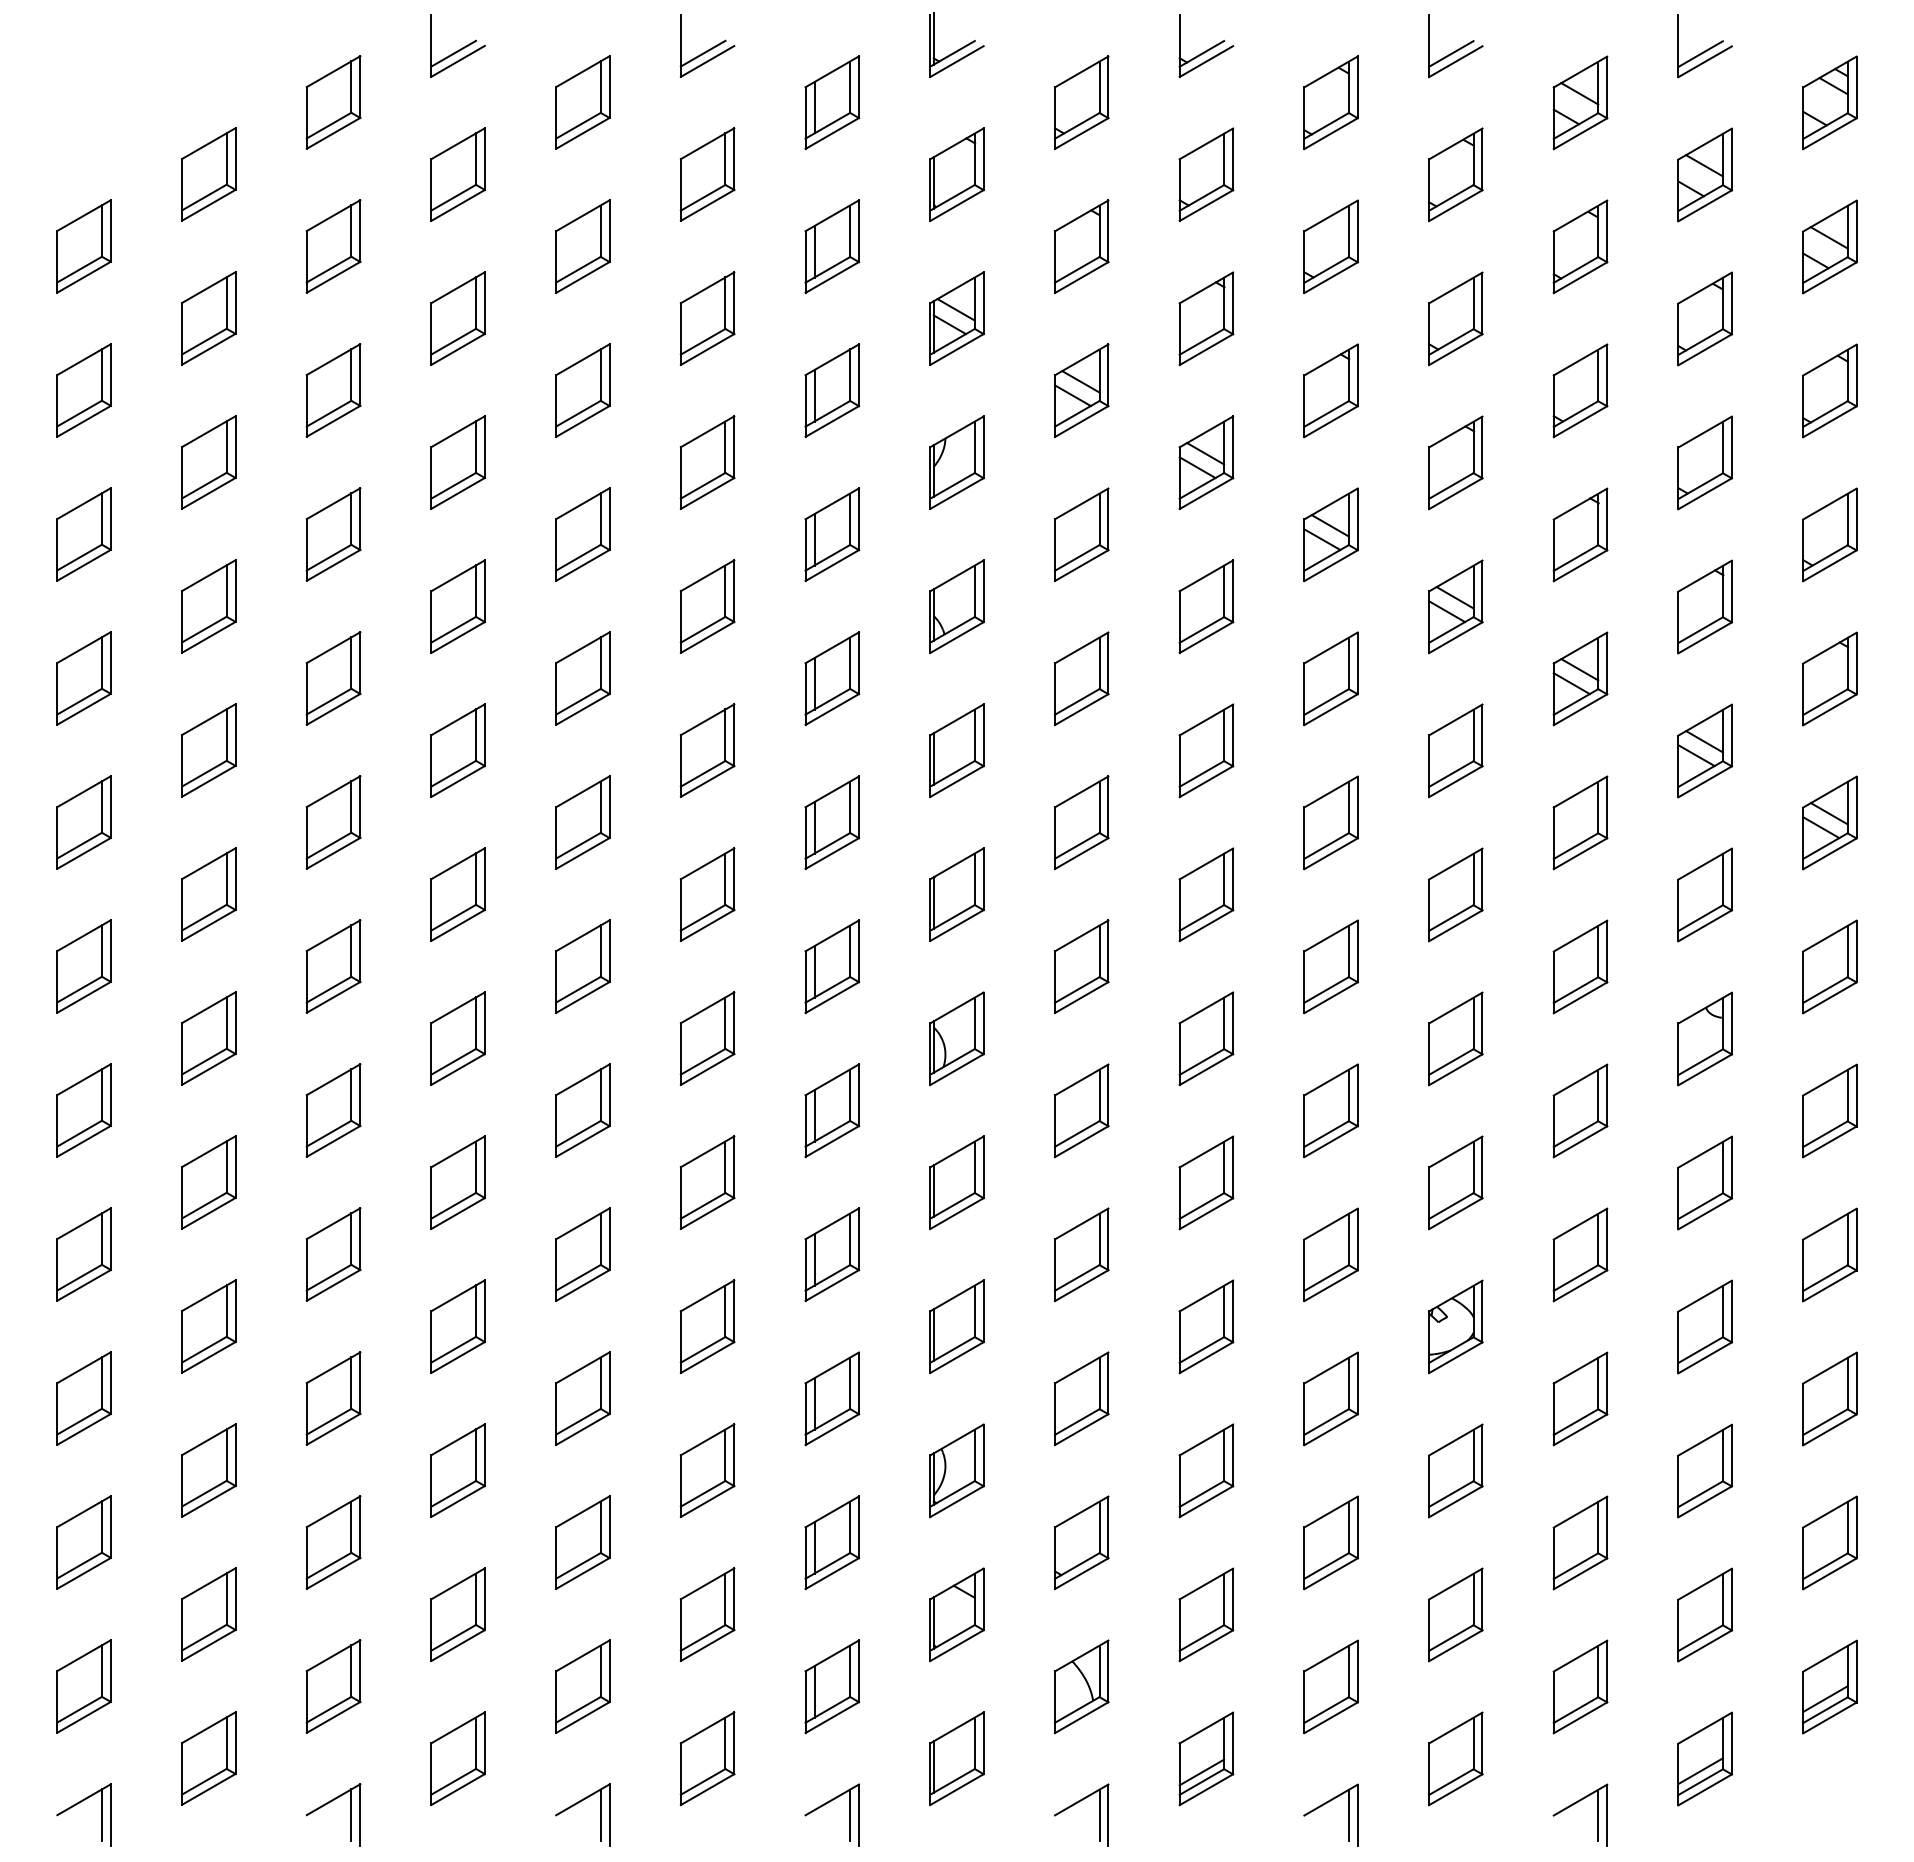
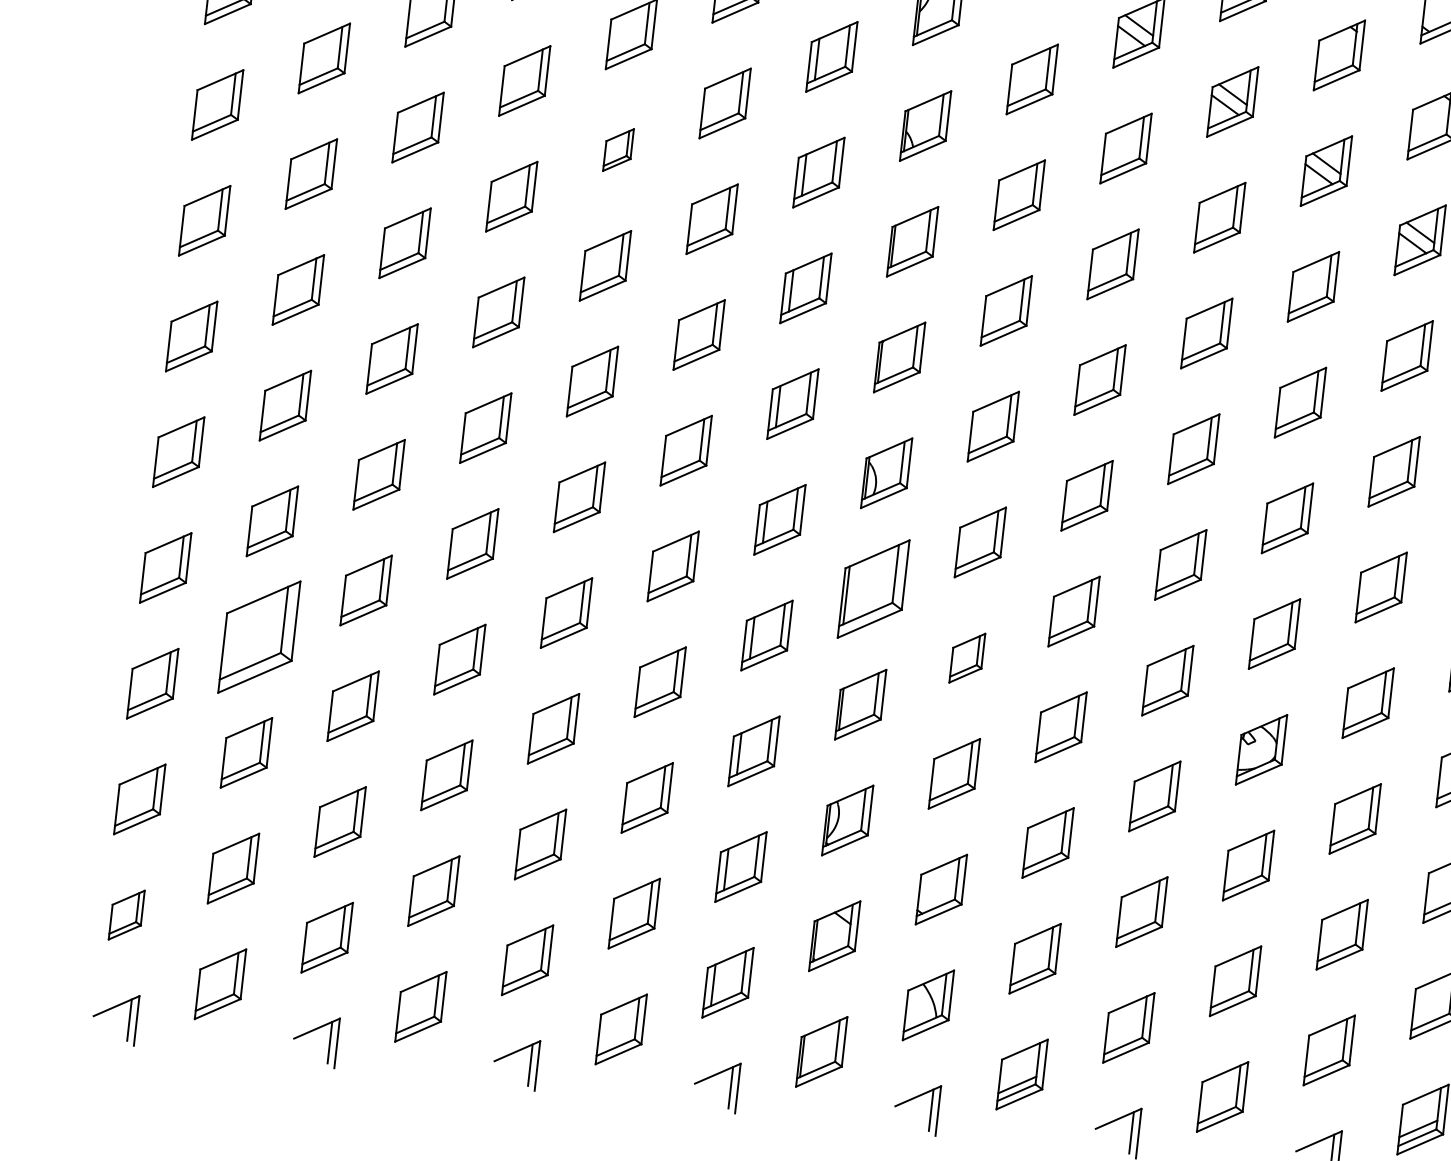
part: (582, 678) -> (618, 149), size x0.6
part: (956, 1182) -> (873, 588), size x1.4
part: (1081, 1254) -> (967, 657), size x0.7
part: (208, 1326) -> (259, 637), size x1.6
part: (83, 1686) -> (126, 915), size x0.7

